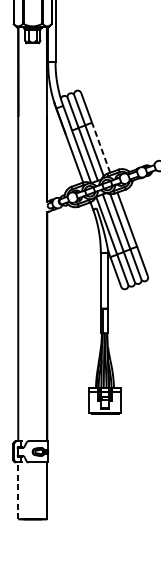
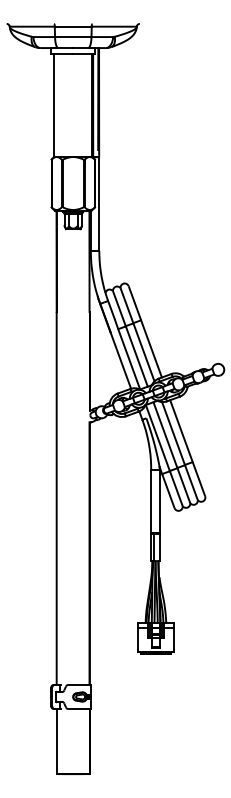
line: (101, 147) -> (151, 348), dashed -> solid
line: (18, 490) -> (56, 741), dashed -> solid

